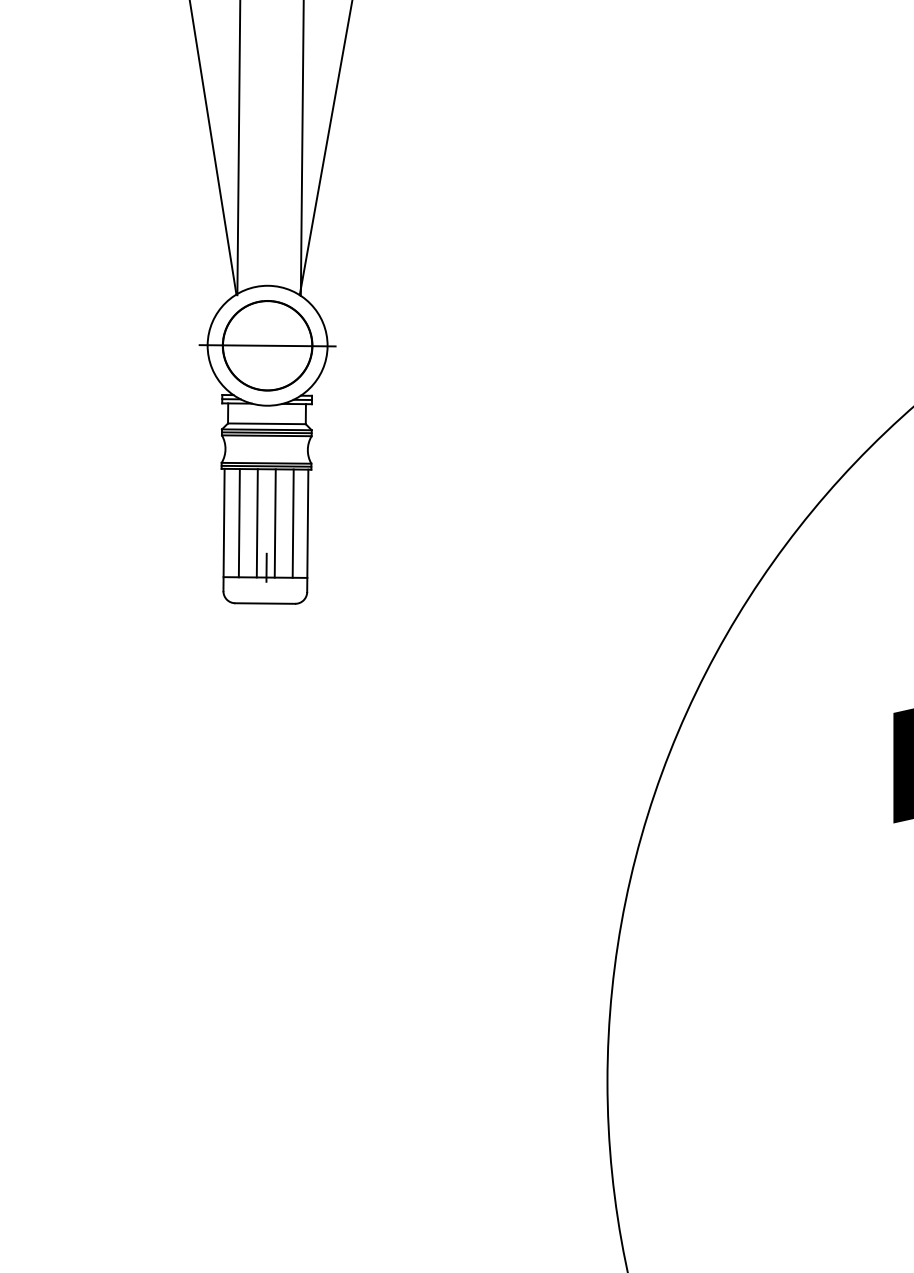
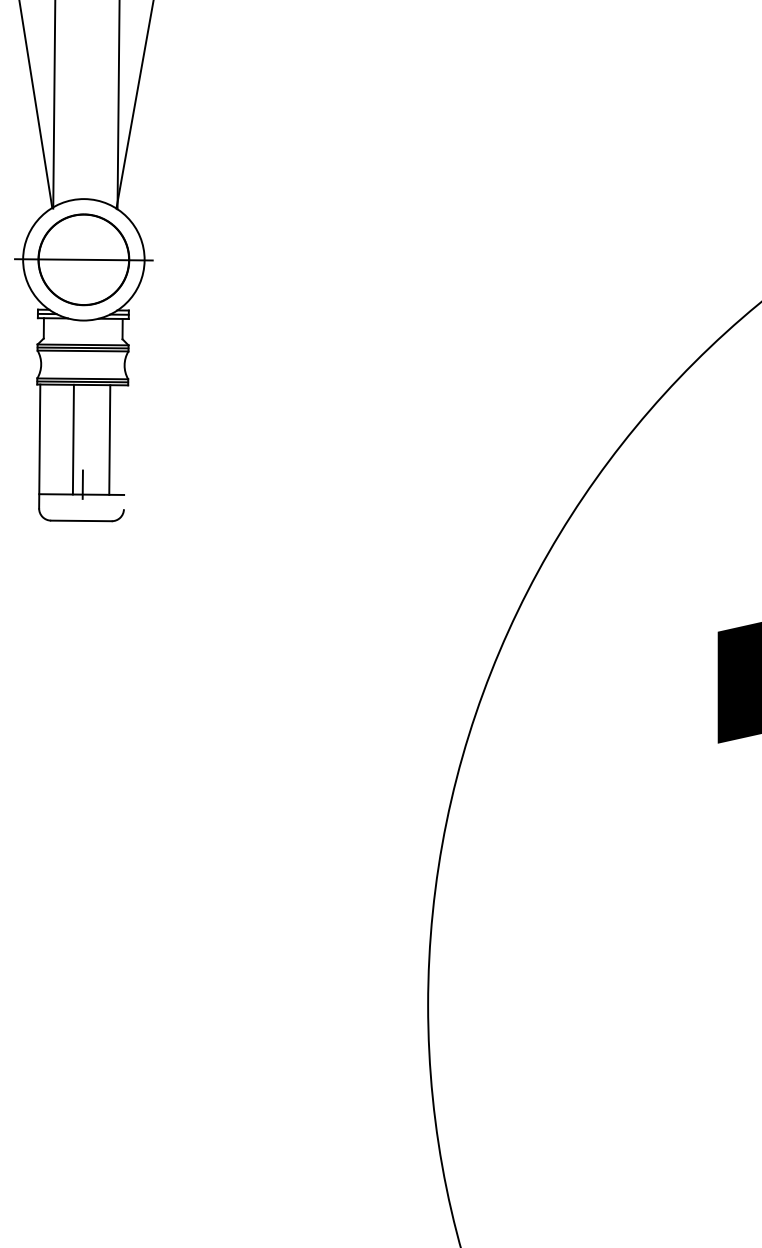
line: (266, 423) -> (82, 338), removed
line: (238, 523) -> (54, 439), removed
line: (274, 523) -> (90, 439), removed
line: (307, 530) -> (124, 446), removed

